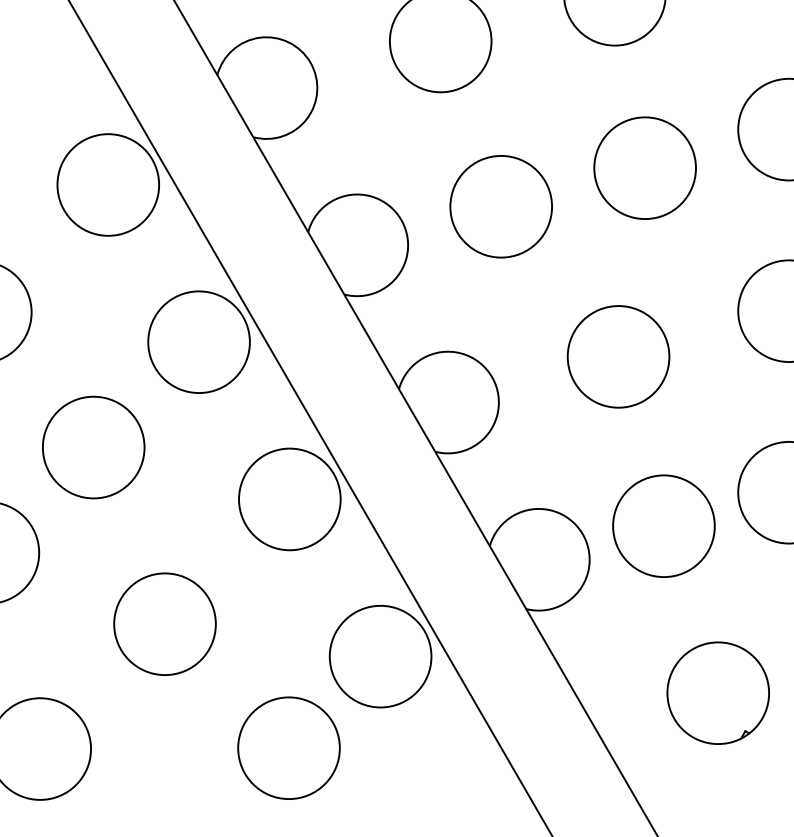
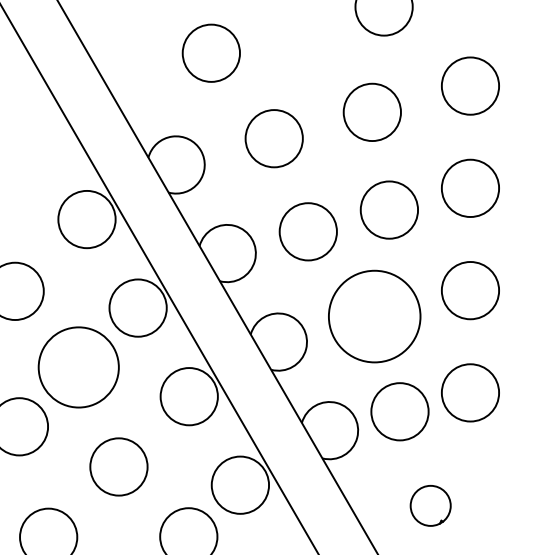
circle: (616, 355) -> (373, 315), size x1.6
circle: (93, 447) -> (78, 367), size x1.4
part: (718, 692) -> (430, 505), size x0.7

